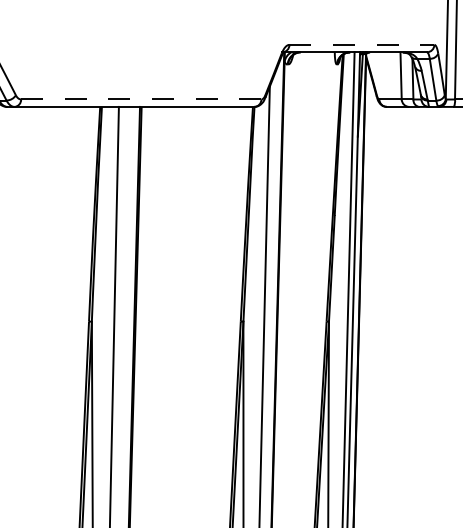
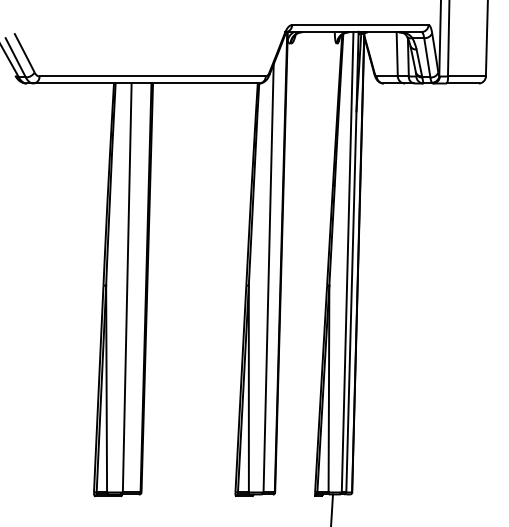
line: (362, 45) -> (360, 25), dashed -> solid
line: (142, 99) -> (153, 76), dashed -> solid

